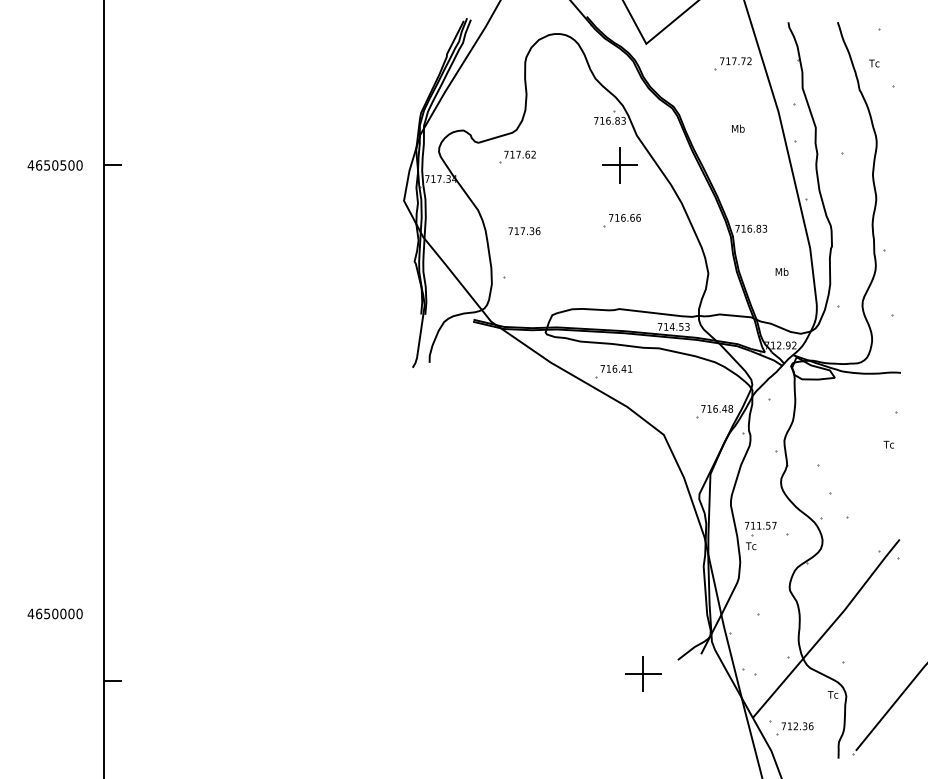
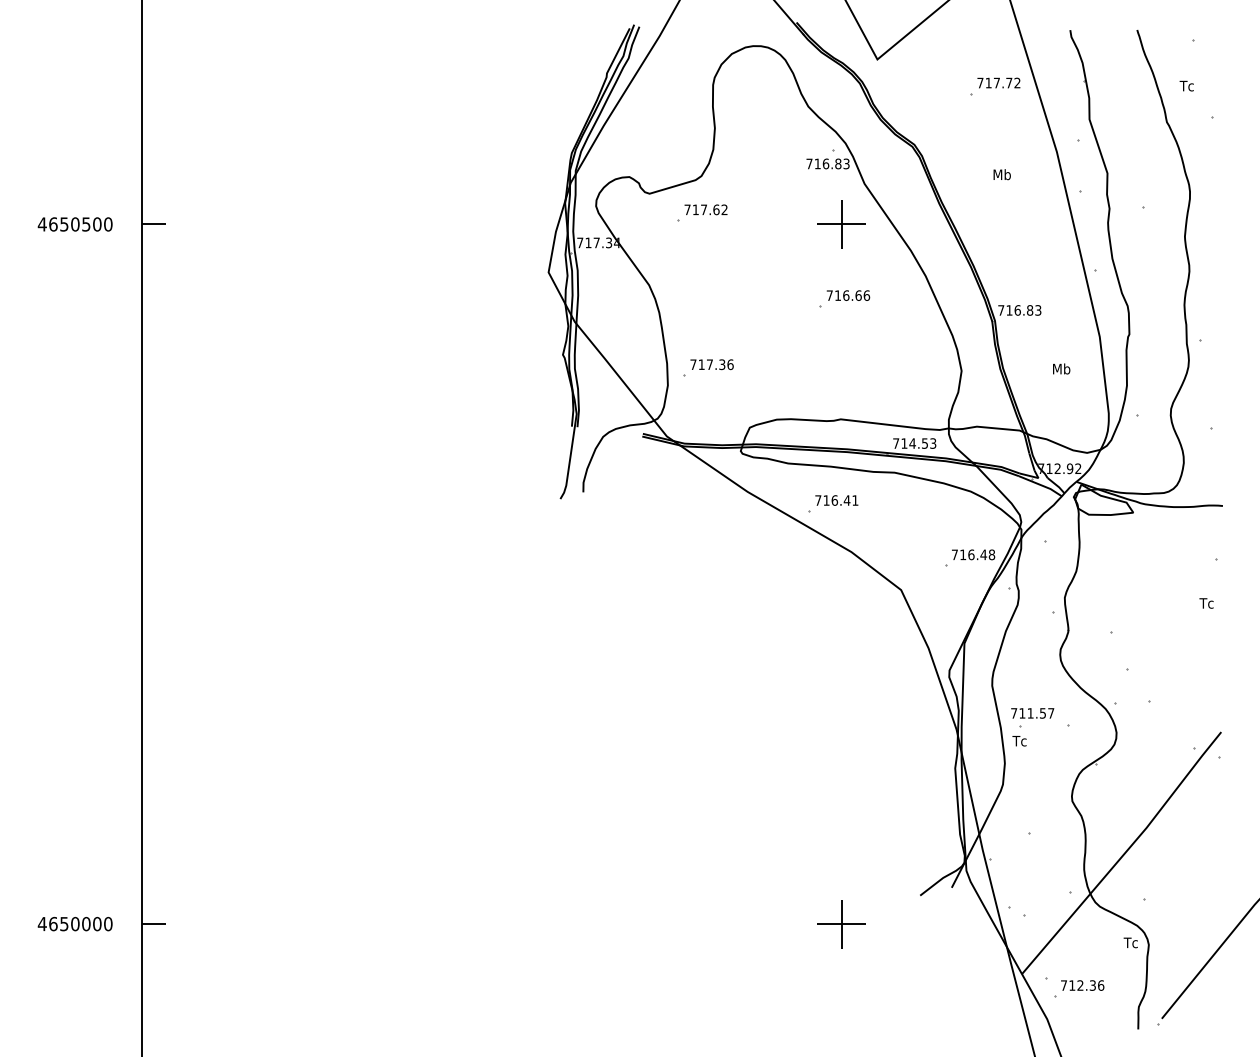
text: (524, 231) -> (711, 364), moved
text: (54, 613) -> (74, 923), moved
part: (643, 673) -> (841, 924), moved

